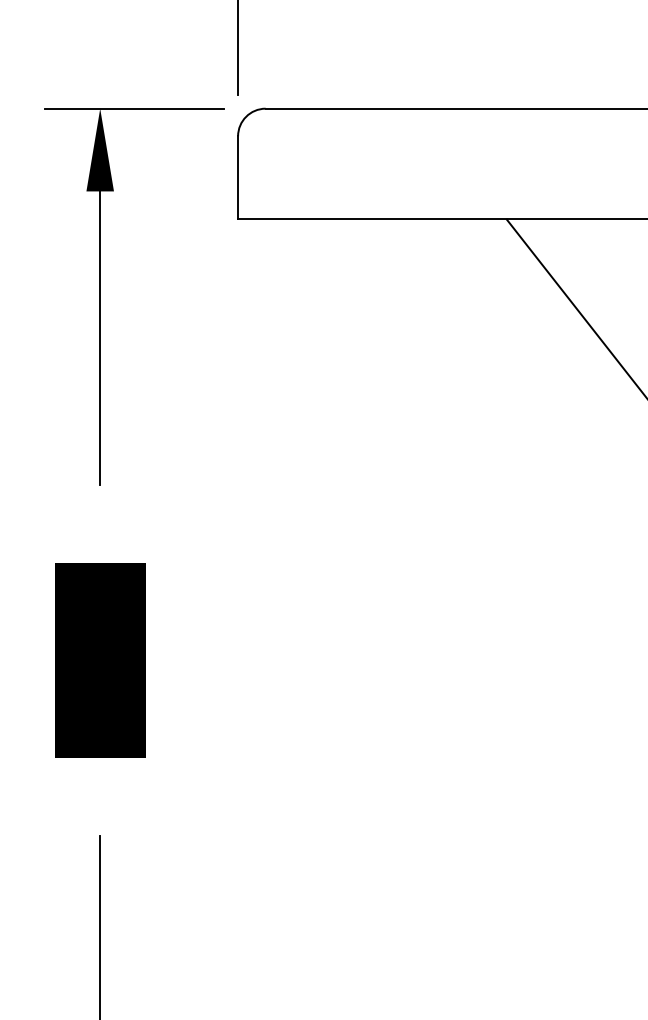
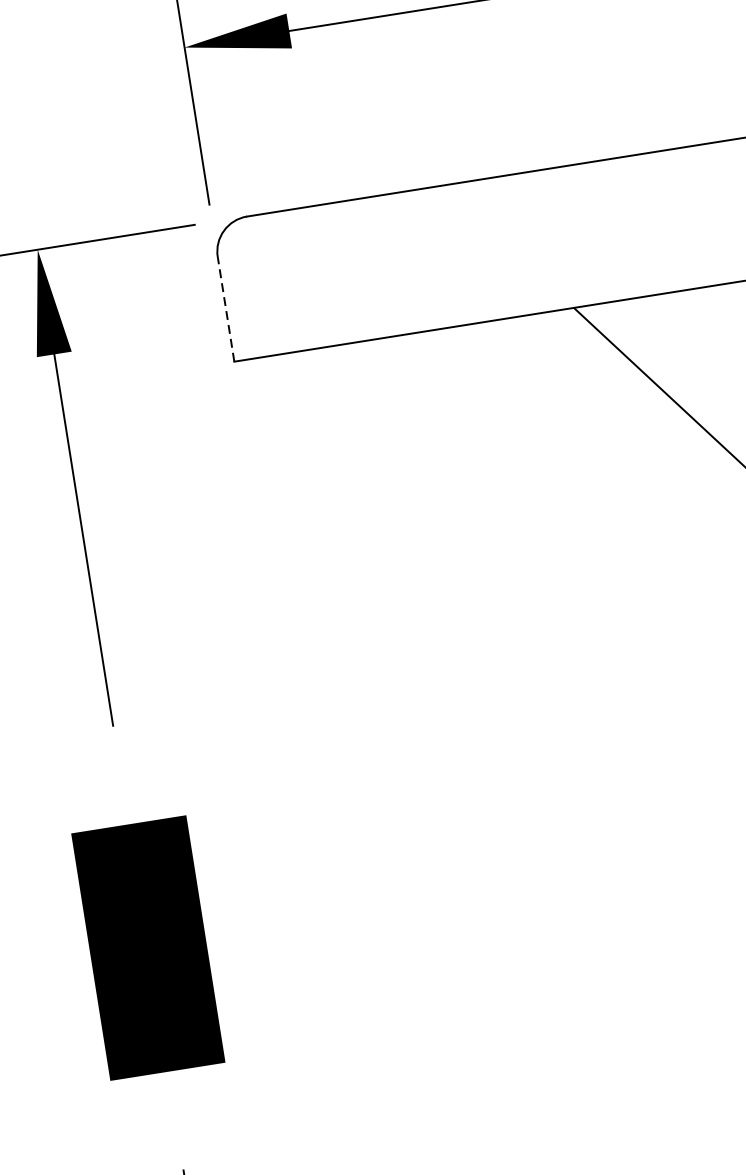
line: (238, 177) -> (226, 309), solid -> dashed

